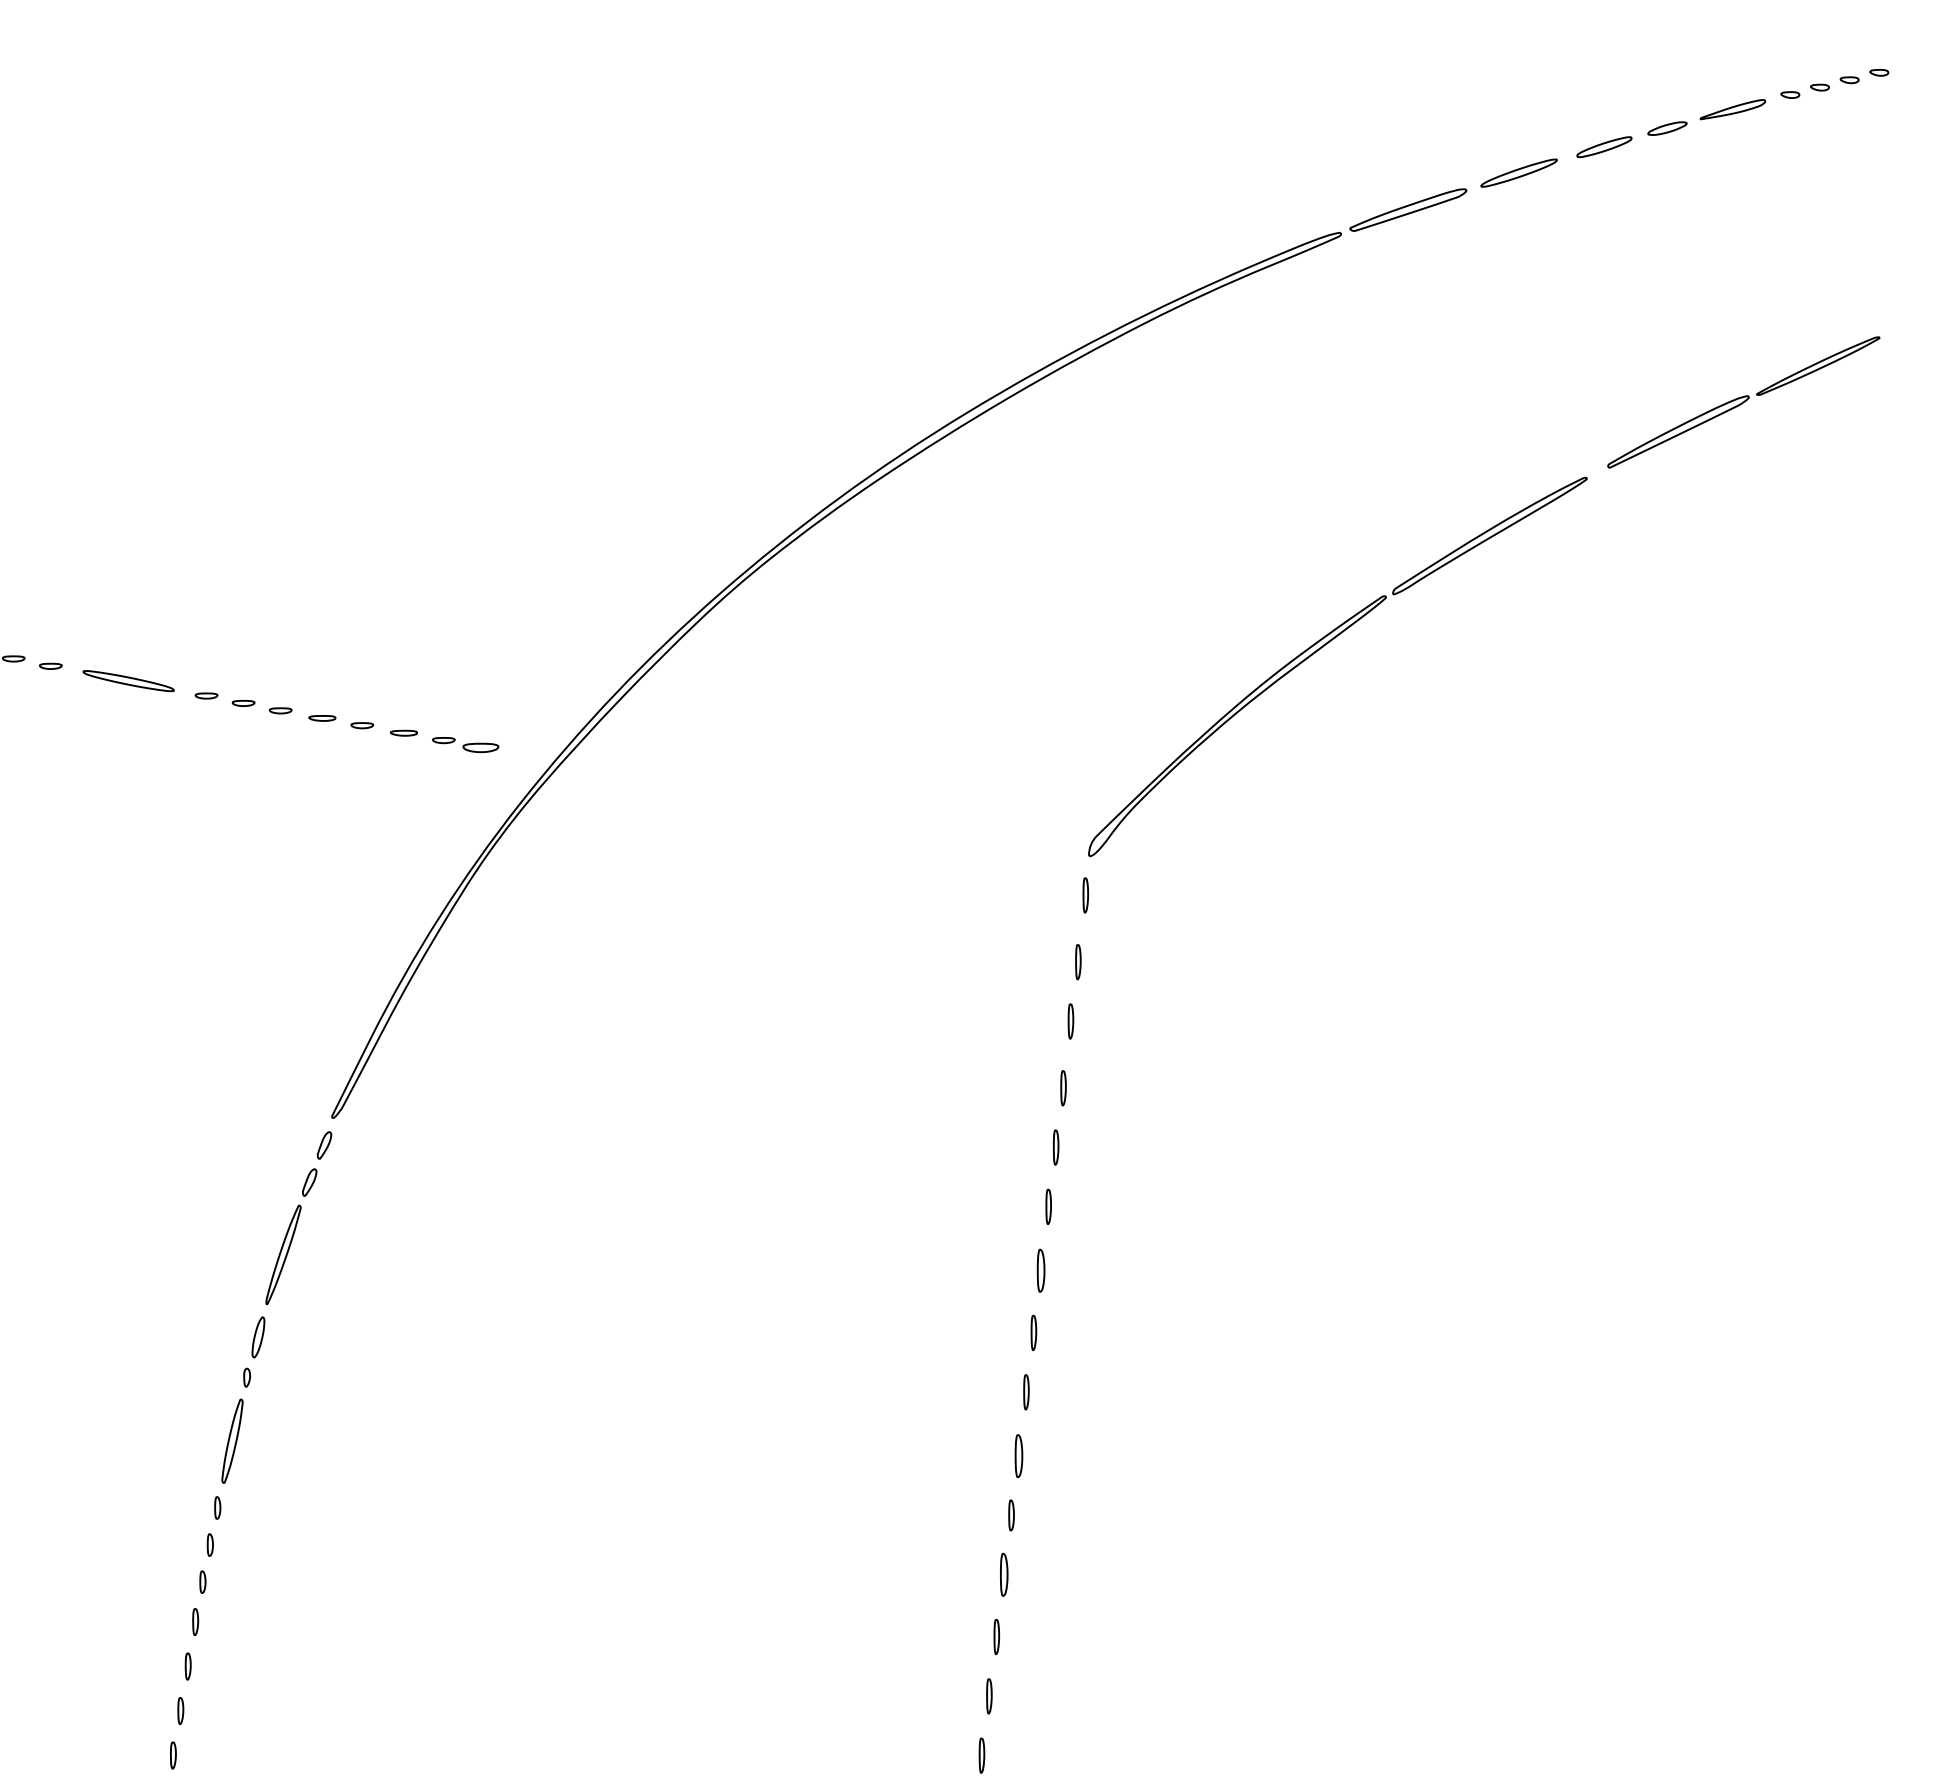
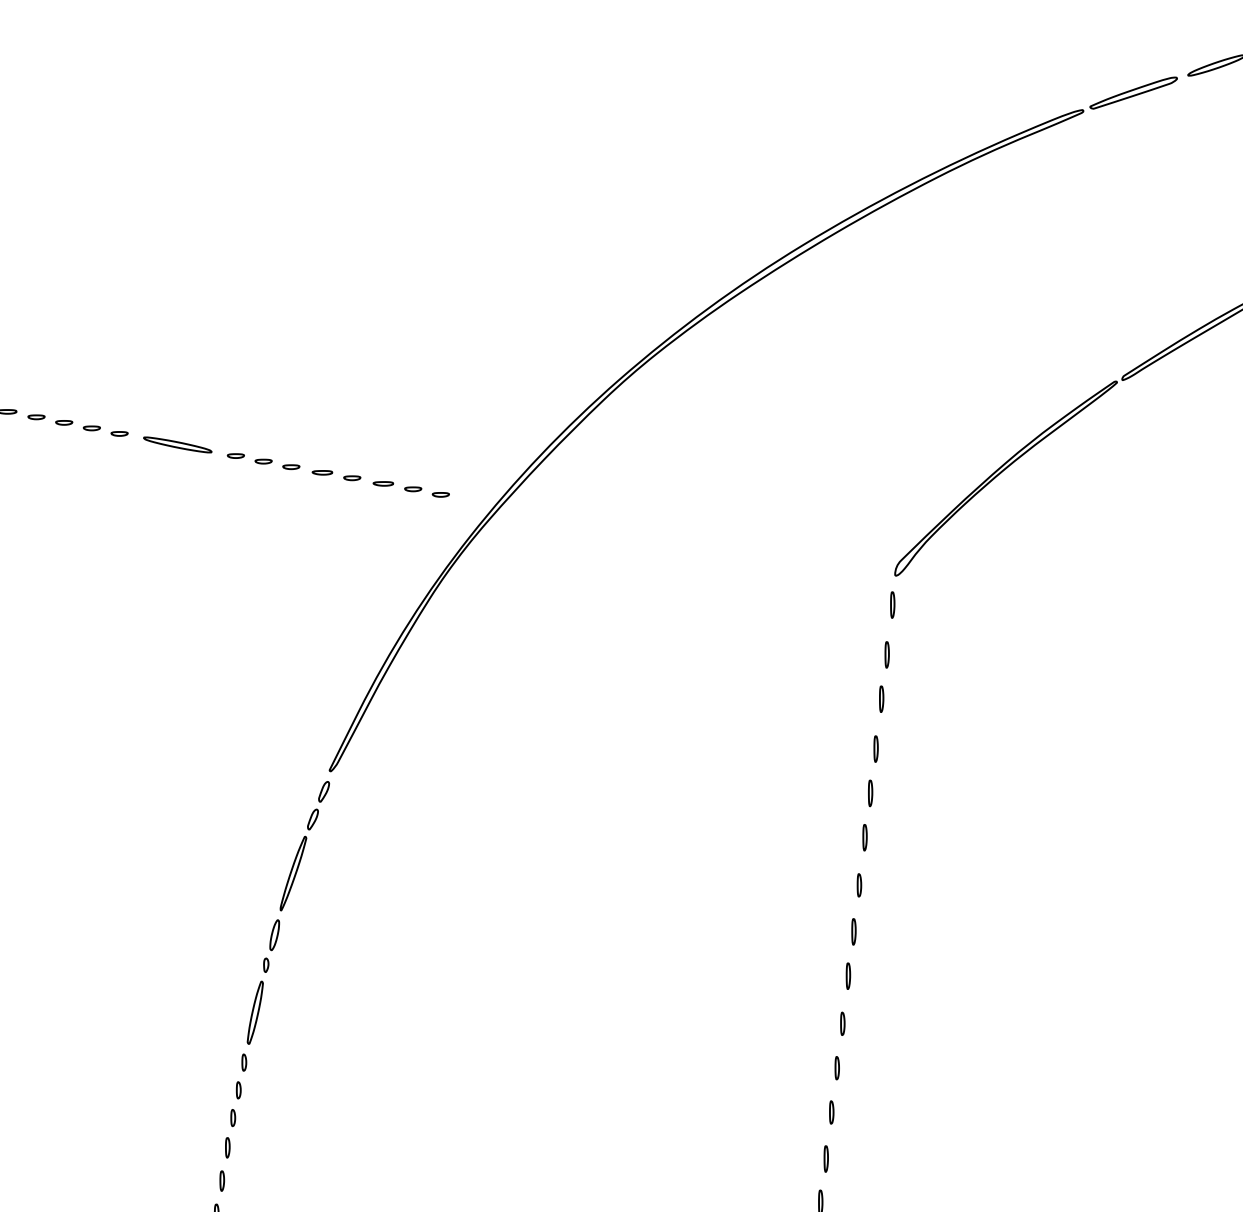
part: (480, 747) -> (440, 494), size x0.62
part: (1041, 1270) -> (859, 885), size x0.71
part: (1018, 1455) -> (842, 1023), size x0.71
part: (1003, 1574) -> (831, 1112), size x0.71

